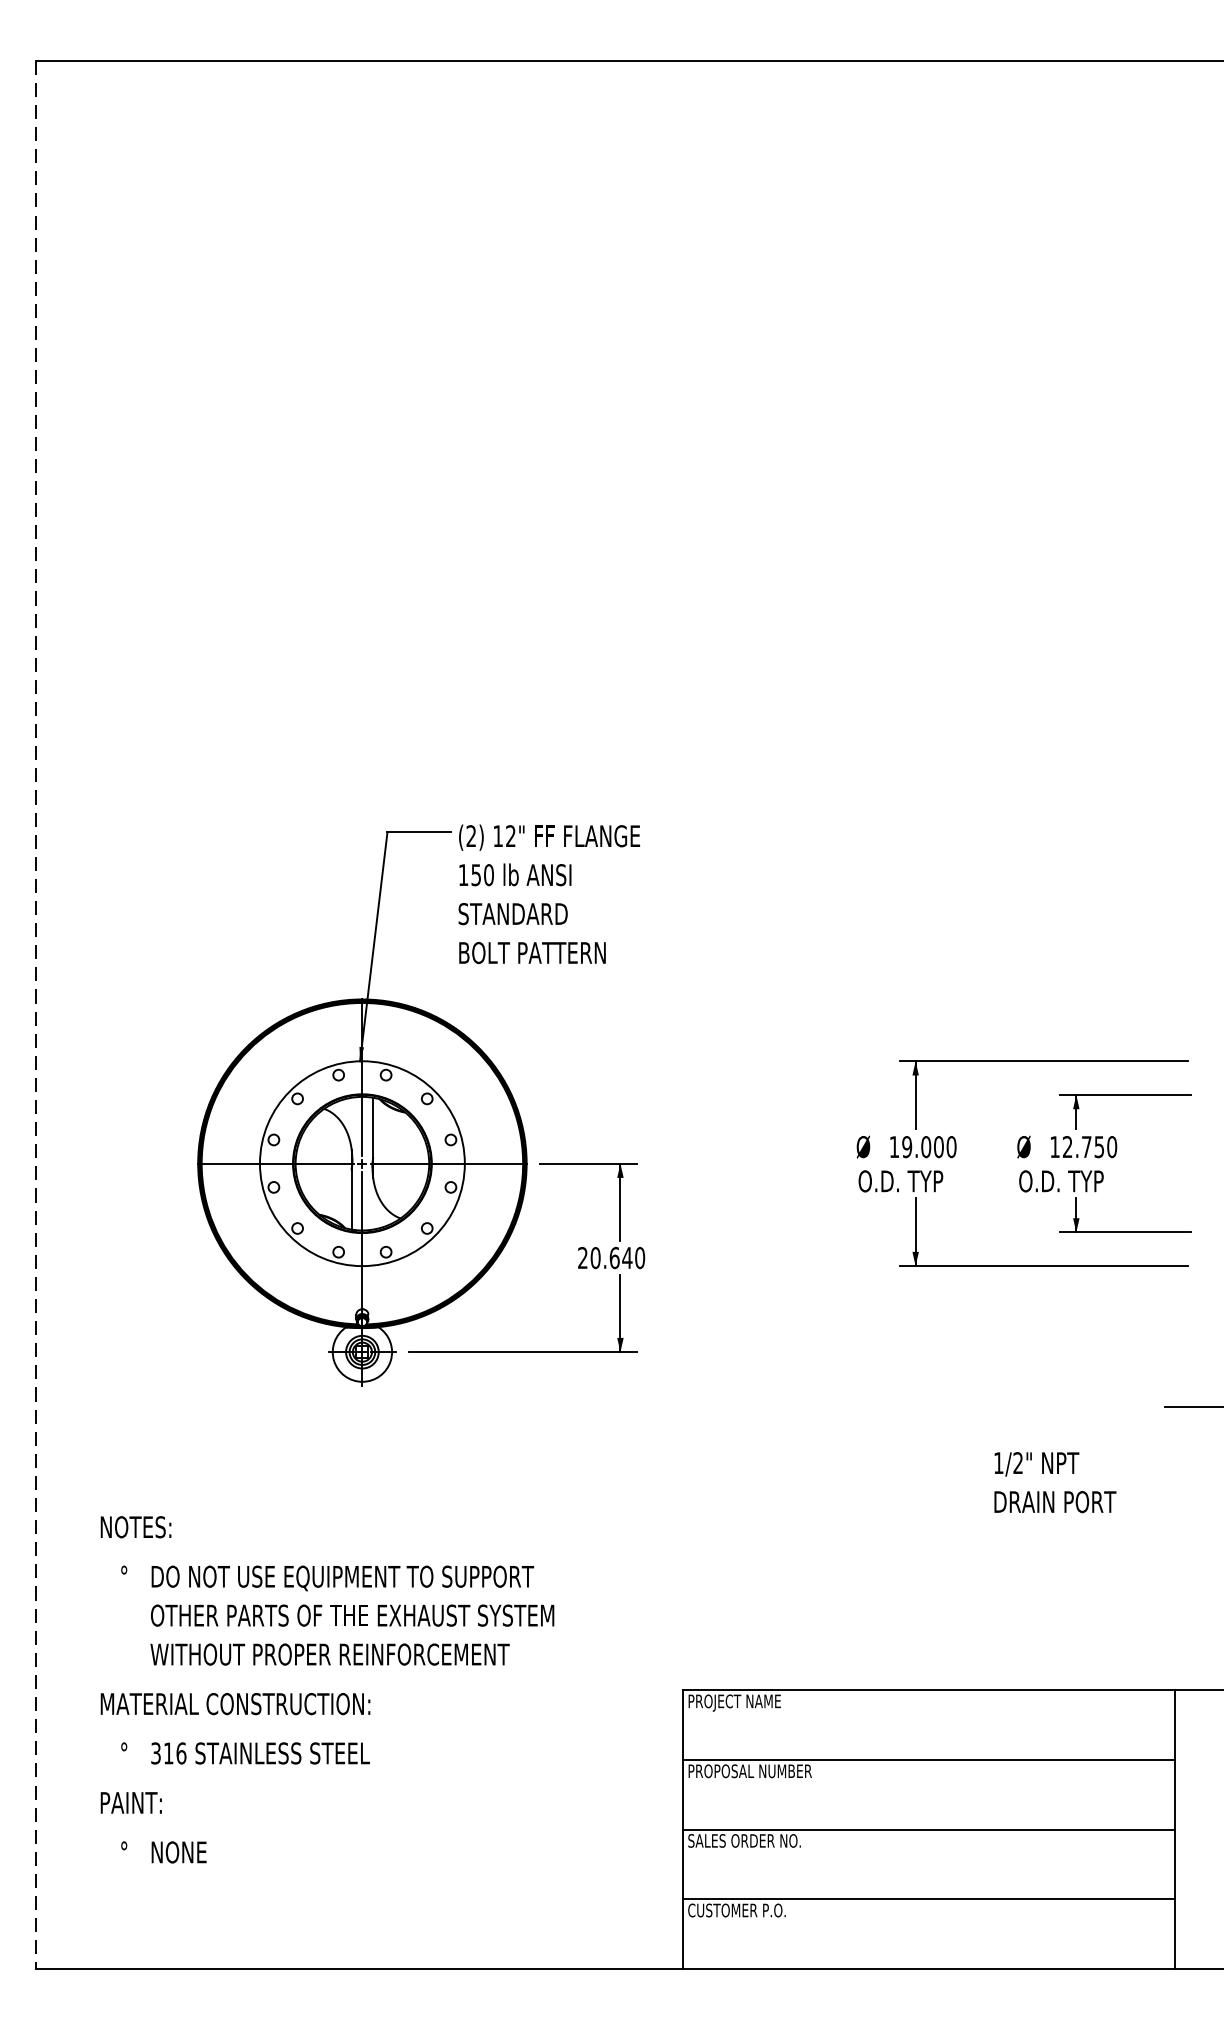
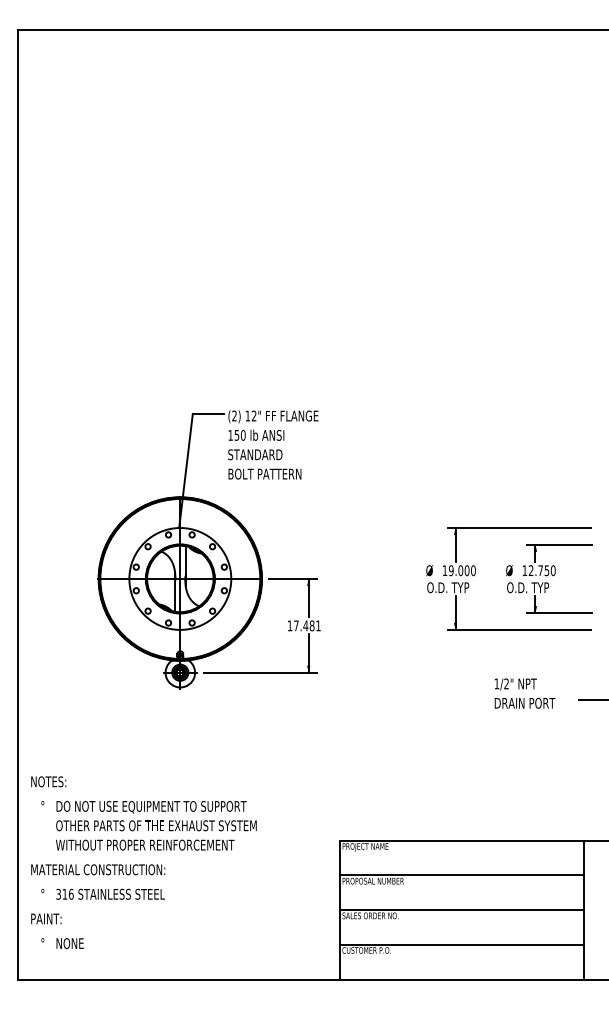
line: (37, 1016) -> (18, 505), dashed -> solid
text: (609, 1257) -> (303, 625), 20.640 -> 17.481
text: (1054, 1482) -> (524, 693), moved
text: (326, 1689) -> (143, 862), moved

